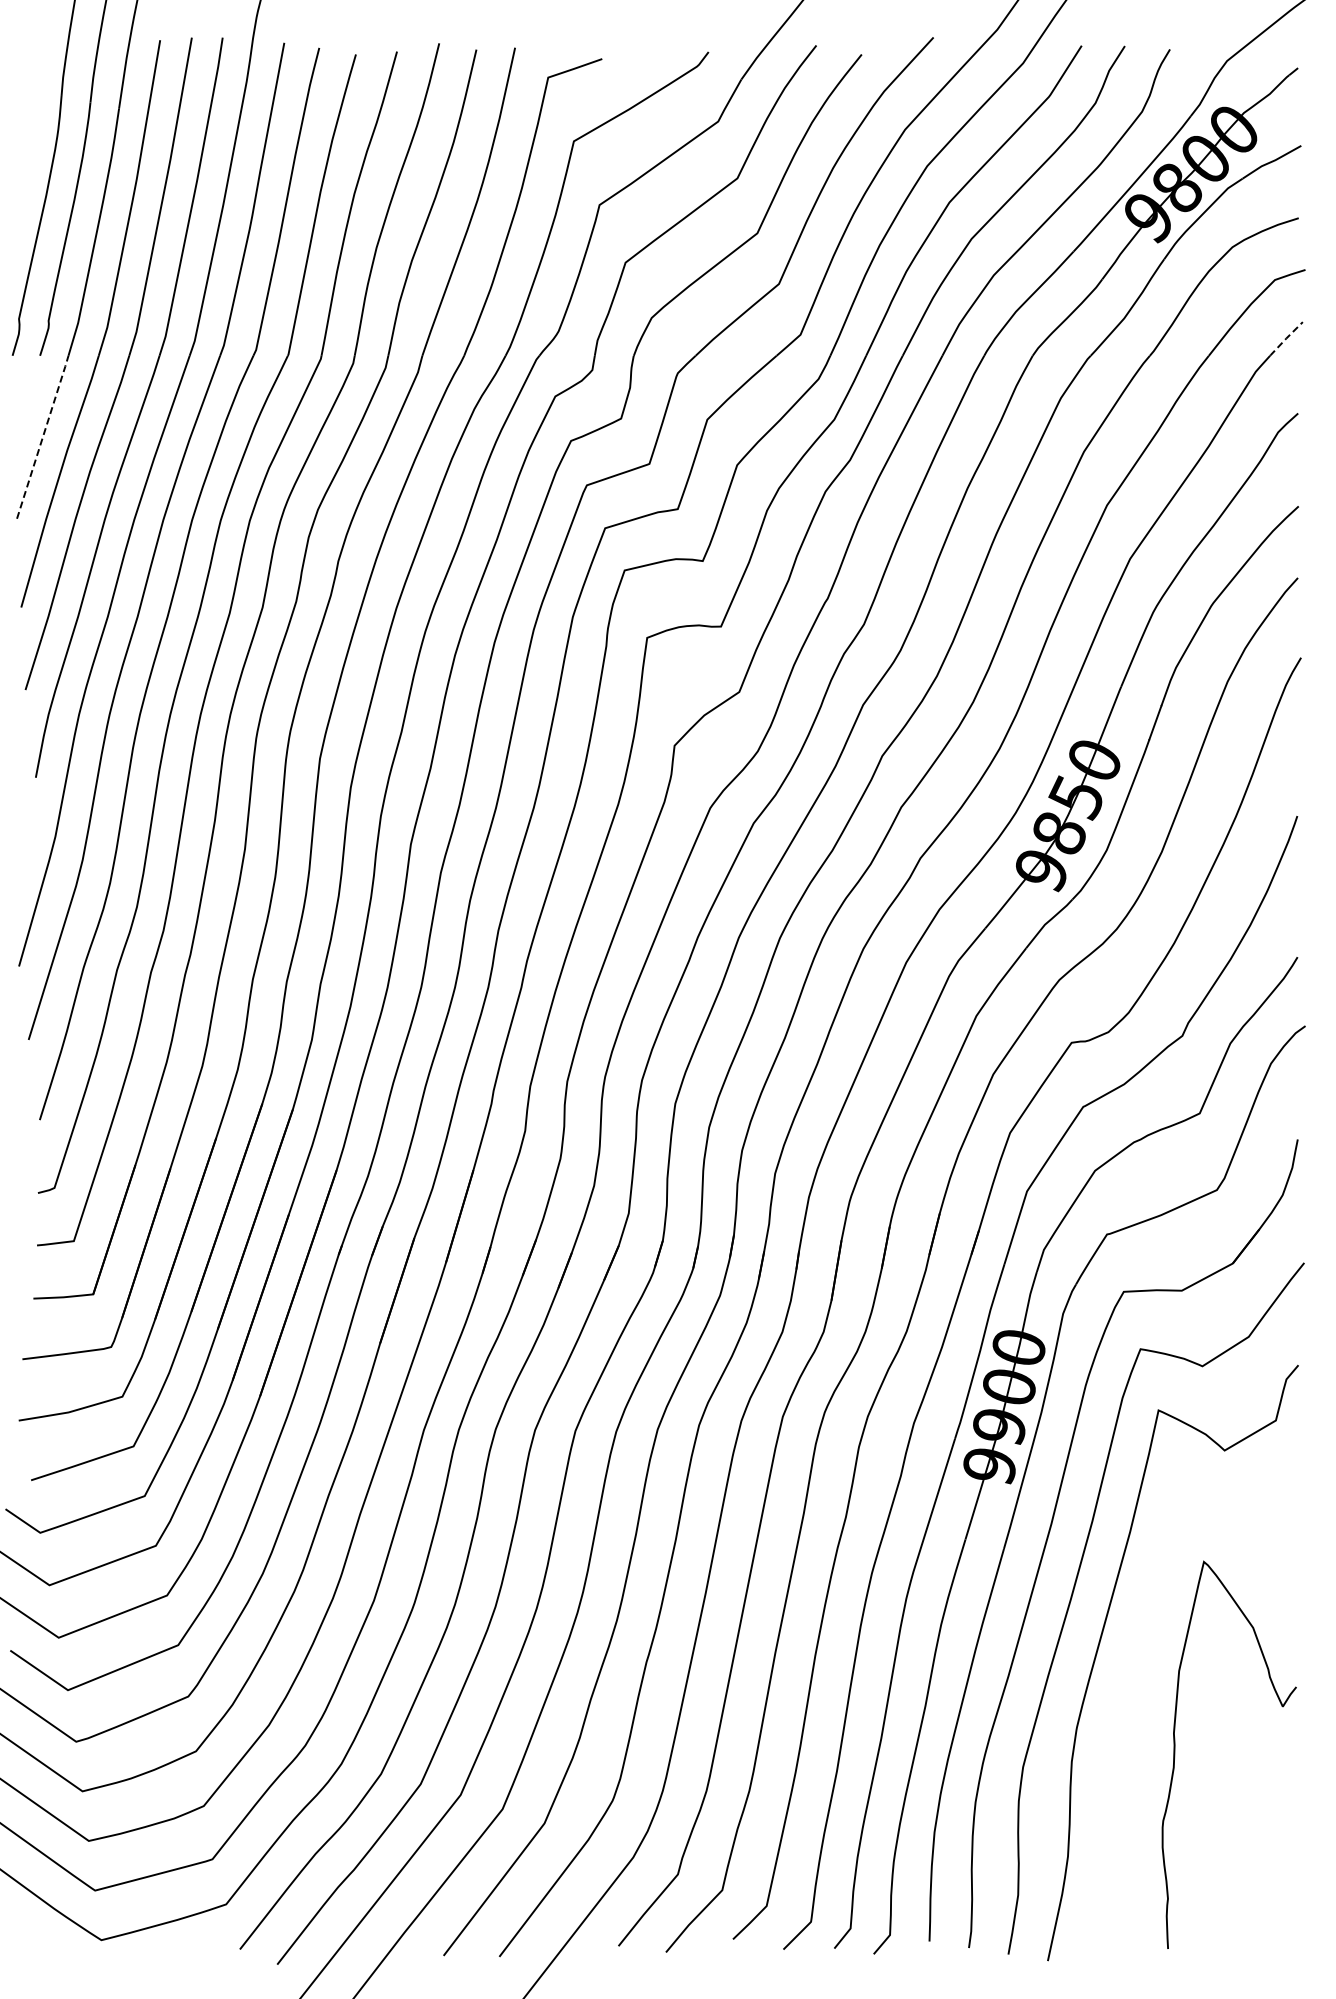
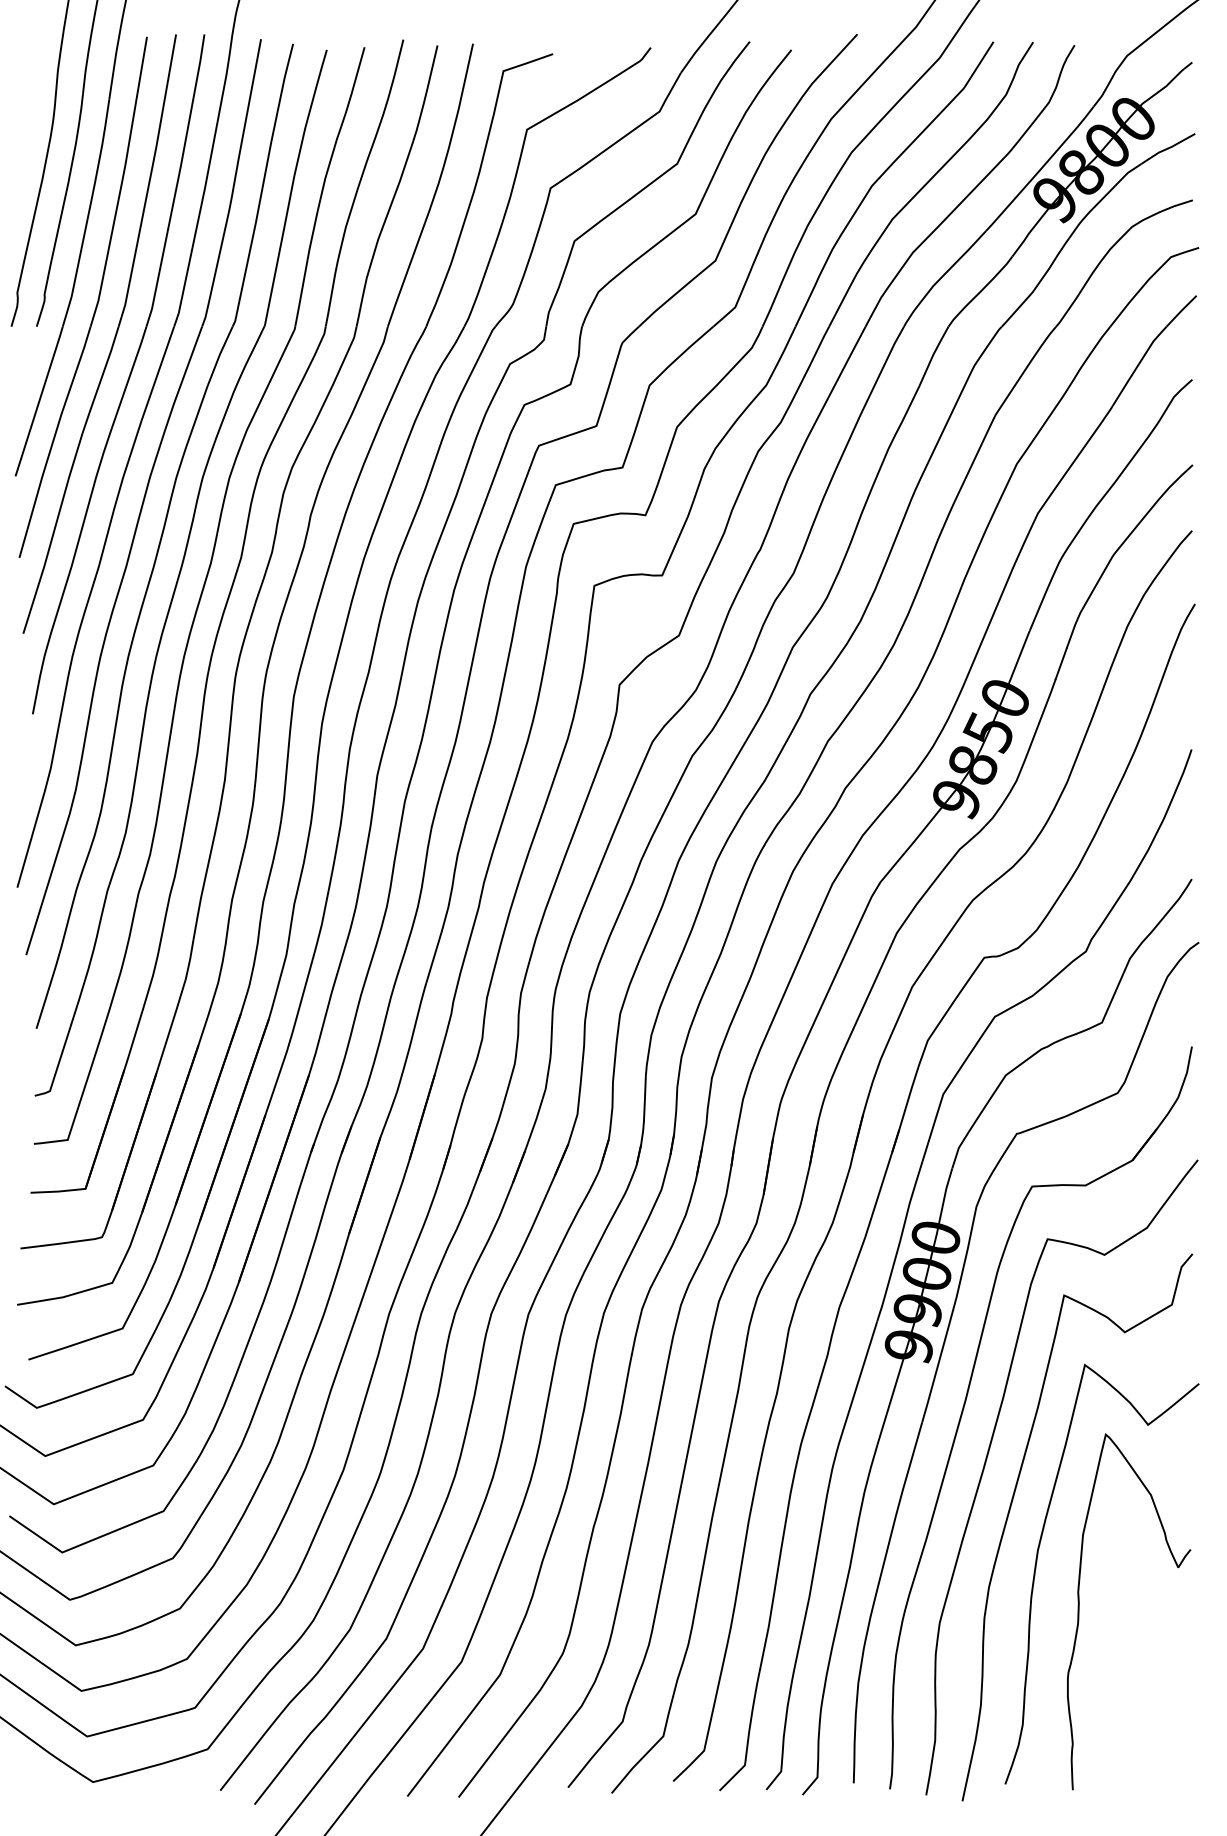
line: (1286, 338) -> (1181, 310), dashed -> solid
line: (43, 435) -> (39, 399), dashed -> solid
curve: (1129, 1700) -> (1037, 1561), added

